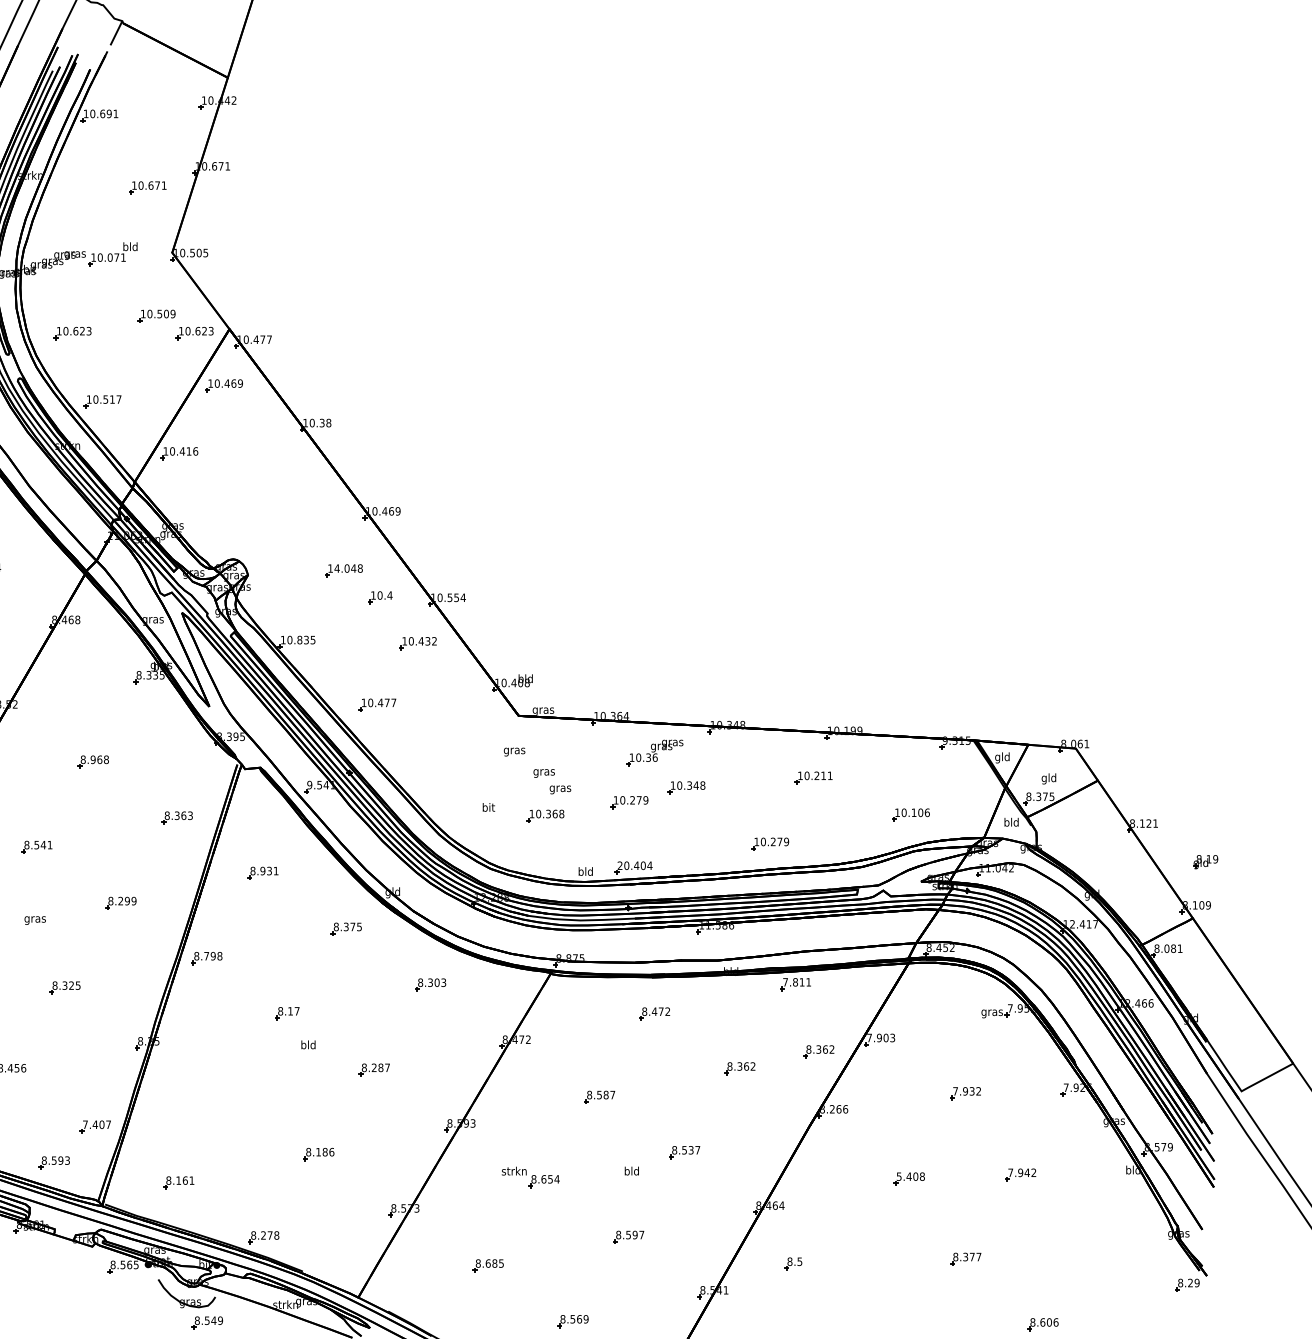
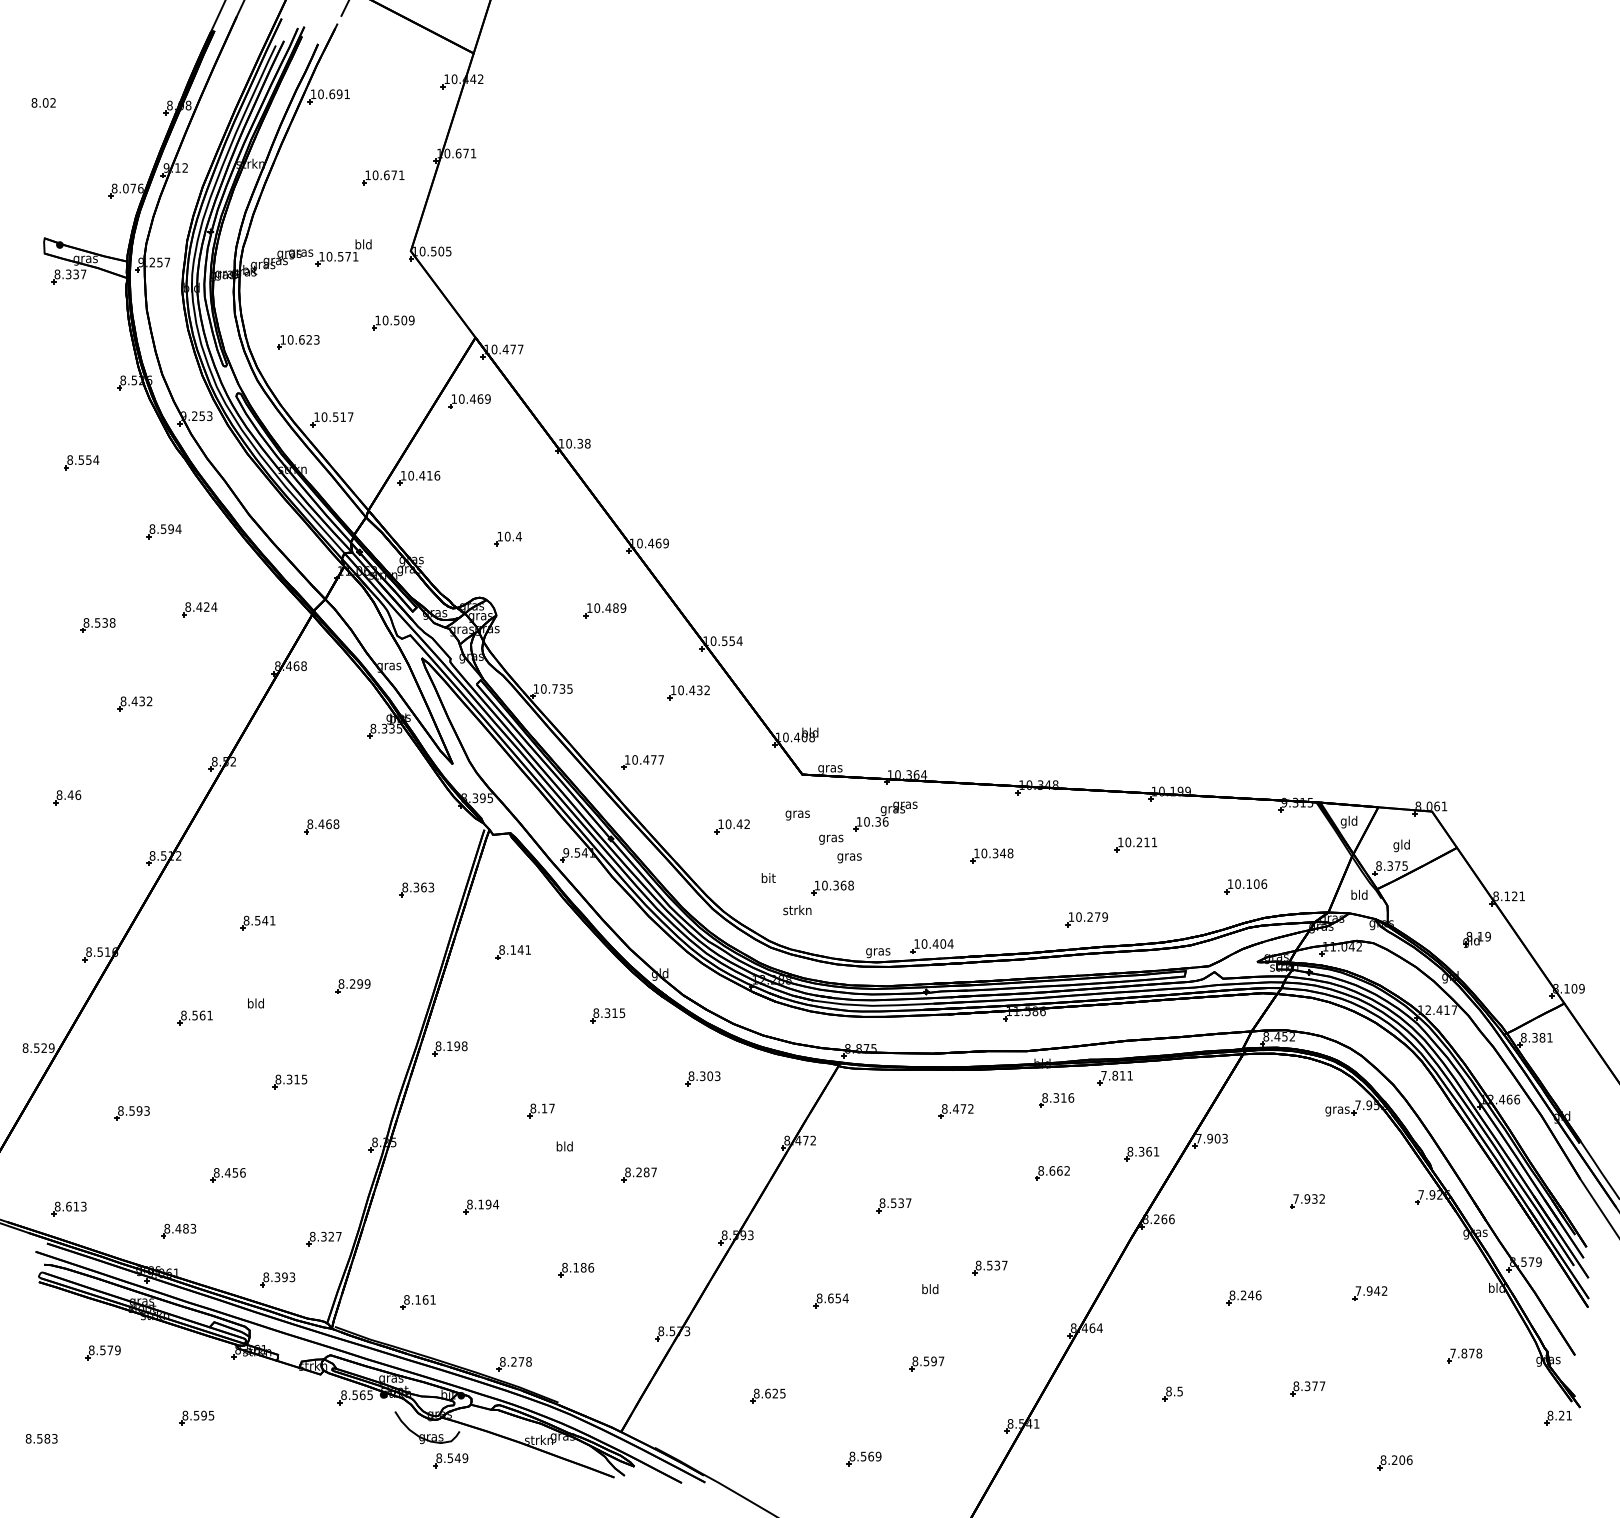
text: (110, 257) -> (340, 256), 10.071 -> 10.571
part: (194, 333) -> (436, 342), removed
text: (348, 568) -> (610, 607), 14.048 -> 10.489
part: (379, 597) -> (507, 538), moved
text: (299, 639) -> (554, 688), 10.835 -> 10.735
part: (655, 752) -> (885, 816), moved
text: (93, 760) -> (321, 824), 8.968 -> 8.468
part: (455, 761) -> (731, 826), added
part: (629, 802) -> (927, 872), removed
part: (1205, 861) -> (1476, 939), moved
text: (619, 865) -> (916, 943), 20.404 -> 10.404
text: (265, 870) -> (516, 949), 8.931 -> 8.141
text: (586, 872) -> (878, 951), bld -> gras
text: (34, 919) -> (255, 1004), gras -> bld
text: (352, 926) -> (614, 1012), 8.375 -> 8.315
text: (1166, 948) -> (1534, 1037), 8.081 -> 8.381
text: (206, 955) -> (449, 1045), 8.798 -> 8.198
text: (71, 985) -> (296, 1079), 8.325 -> 8.315
part: (743, 1004) -> (1056, 1100), added
text: (831, 1049) -> (1155, 1151), 8.362 -> 8.361
text: (740, 1066) -> (1052, 1170), 8.362 -> 8.662
text: (606, 1094) -> (901, 1202), 8.587 -> 8.537
part: (234, 1097) -> (481, 1206), added
text: (93, 1124) -> (321, 1236), 7.407 -> 8.327
text: (54, 1159) -> (277, 1276), 8.593 -> 8.393
text: (514, 1171) -> (797, 910), moved
text: (910, 1176) -> (1245, 1295), 5.408 -> 8.246
part: (1104, 1229) -> (1464, 1355), added
text: (494, 1263) -> (775, 1393), 8.685 -> 8.625
part: (793, 1263) -> (1172, 1393), moved
text: (1197, 1282) -> (1569, 1415), 8.29 -> 8.21
text: (1042, 1321) -> (1394, 1459), 8.606 -> 8.206

